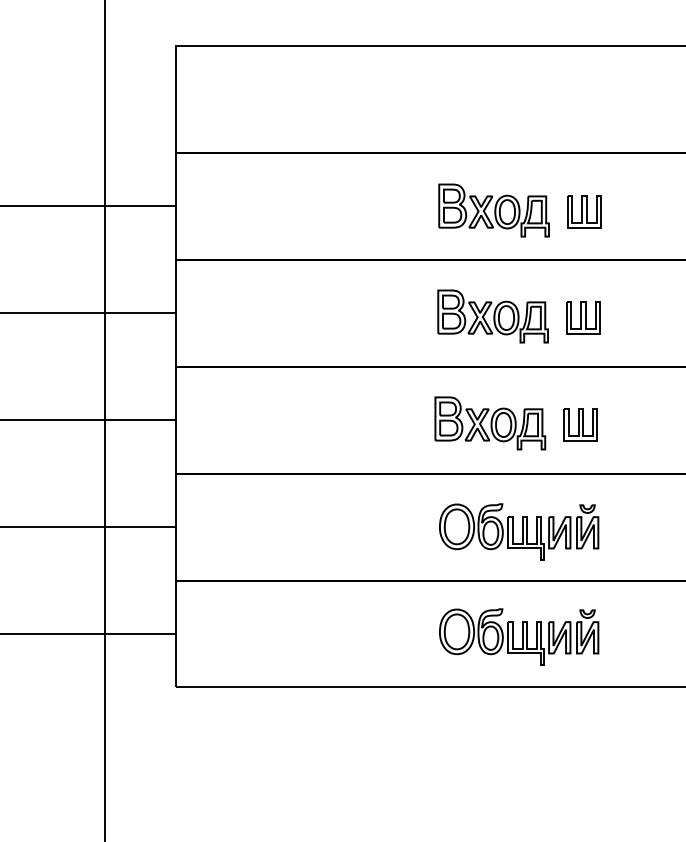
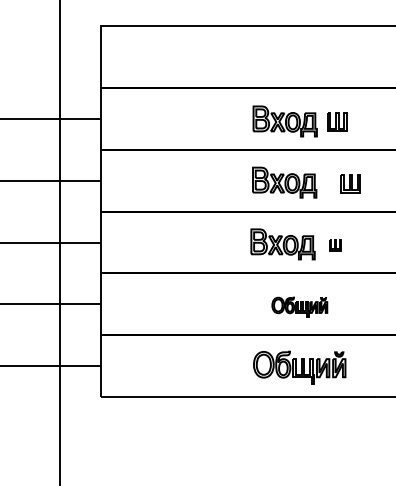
part: (582, 317) -> (350, 183), moved
part: (581, 423) -> (335, 244), size x0.6
part: (518, 532) -> (299, 307), size x0.6

